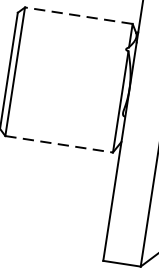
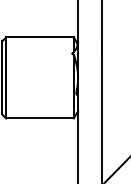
line: (79, 15) -> (40, 37), dashed -> solid
line: (59, 144) -> (40, 118), dashed -> solid

